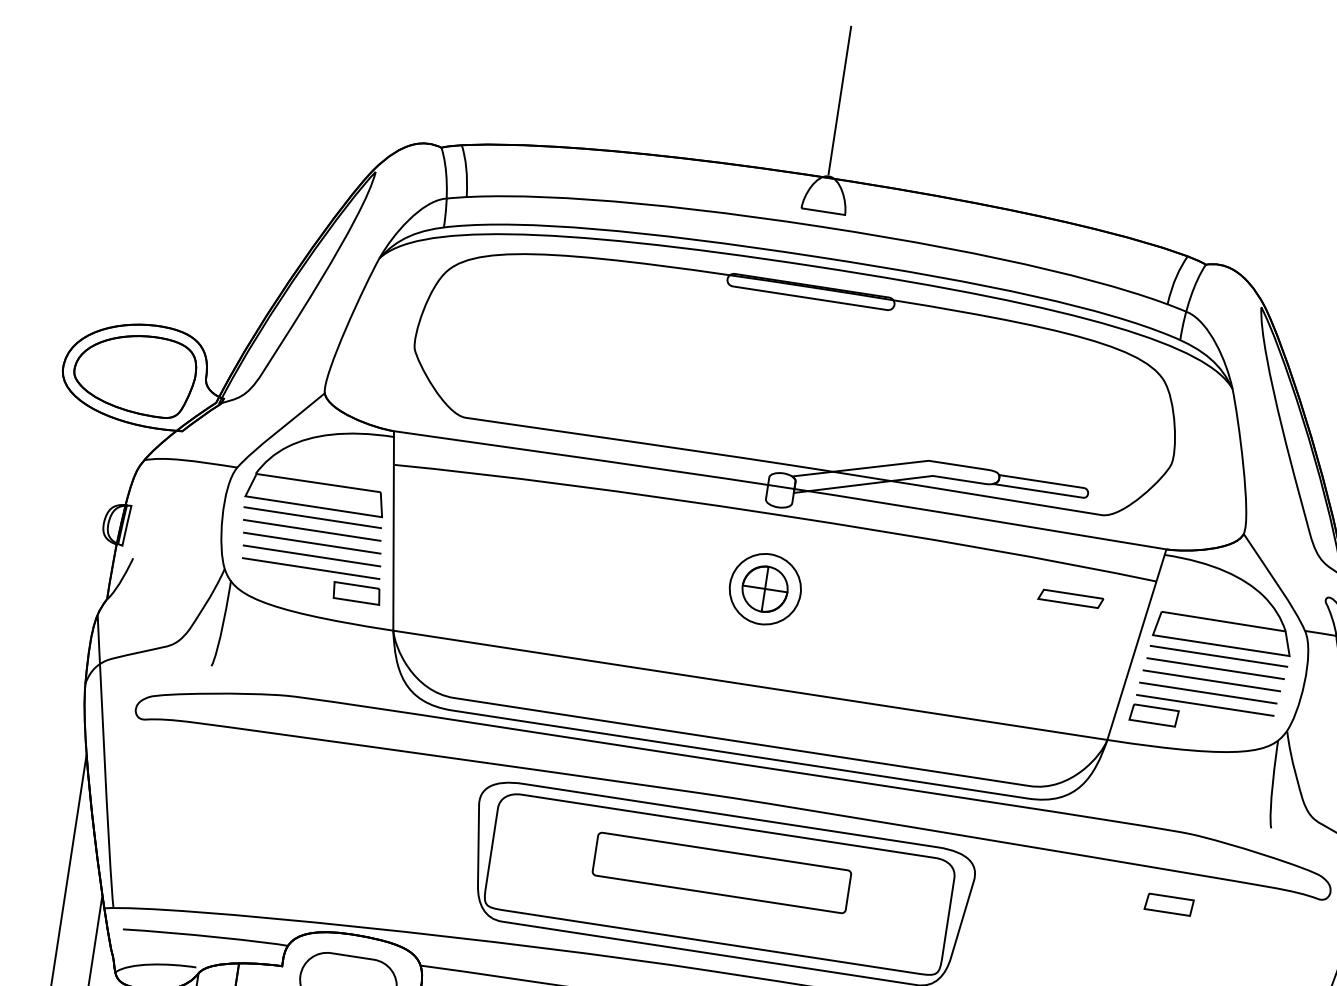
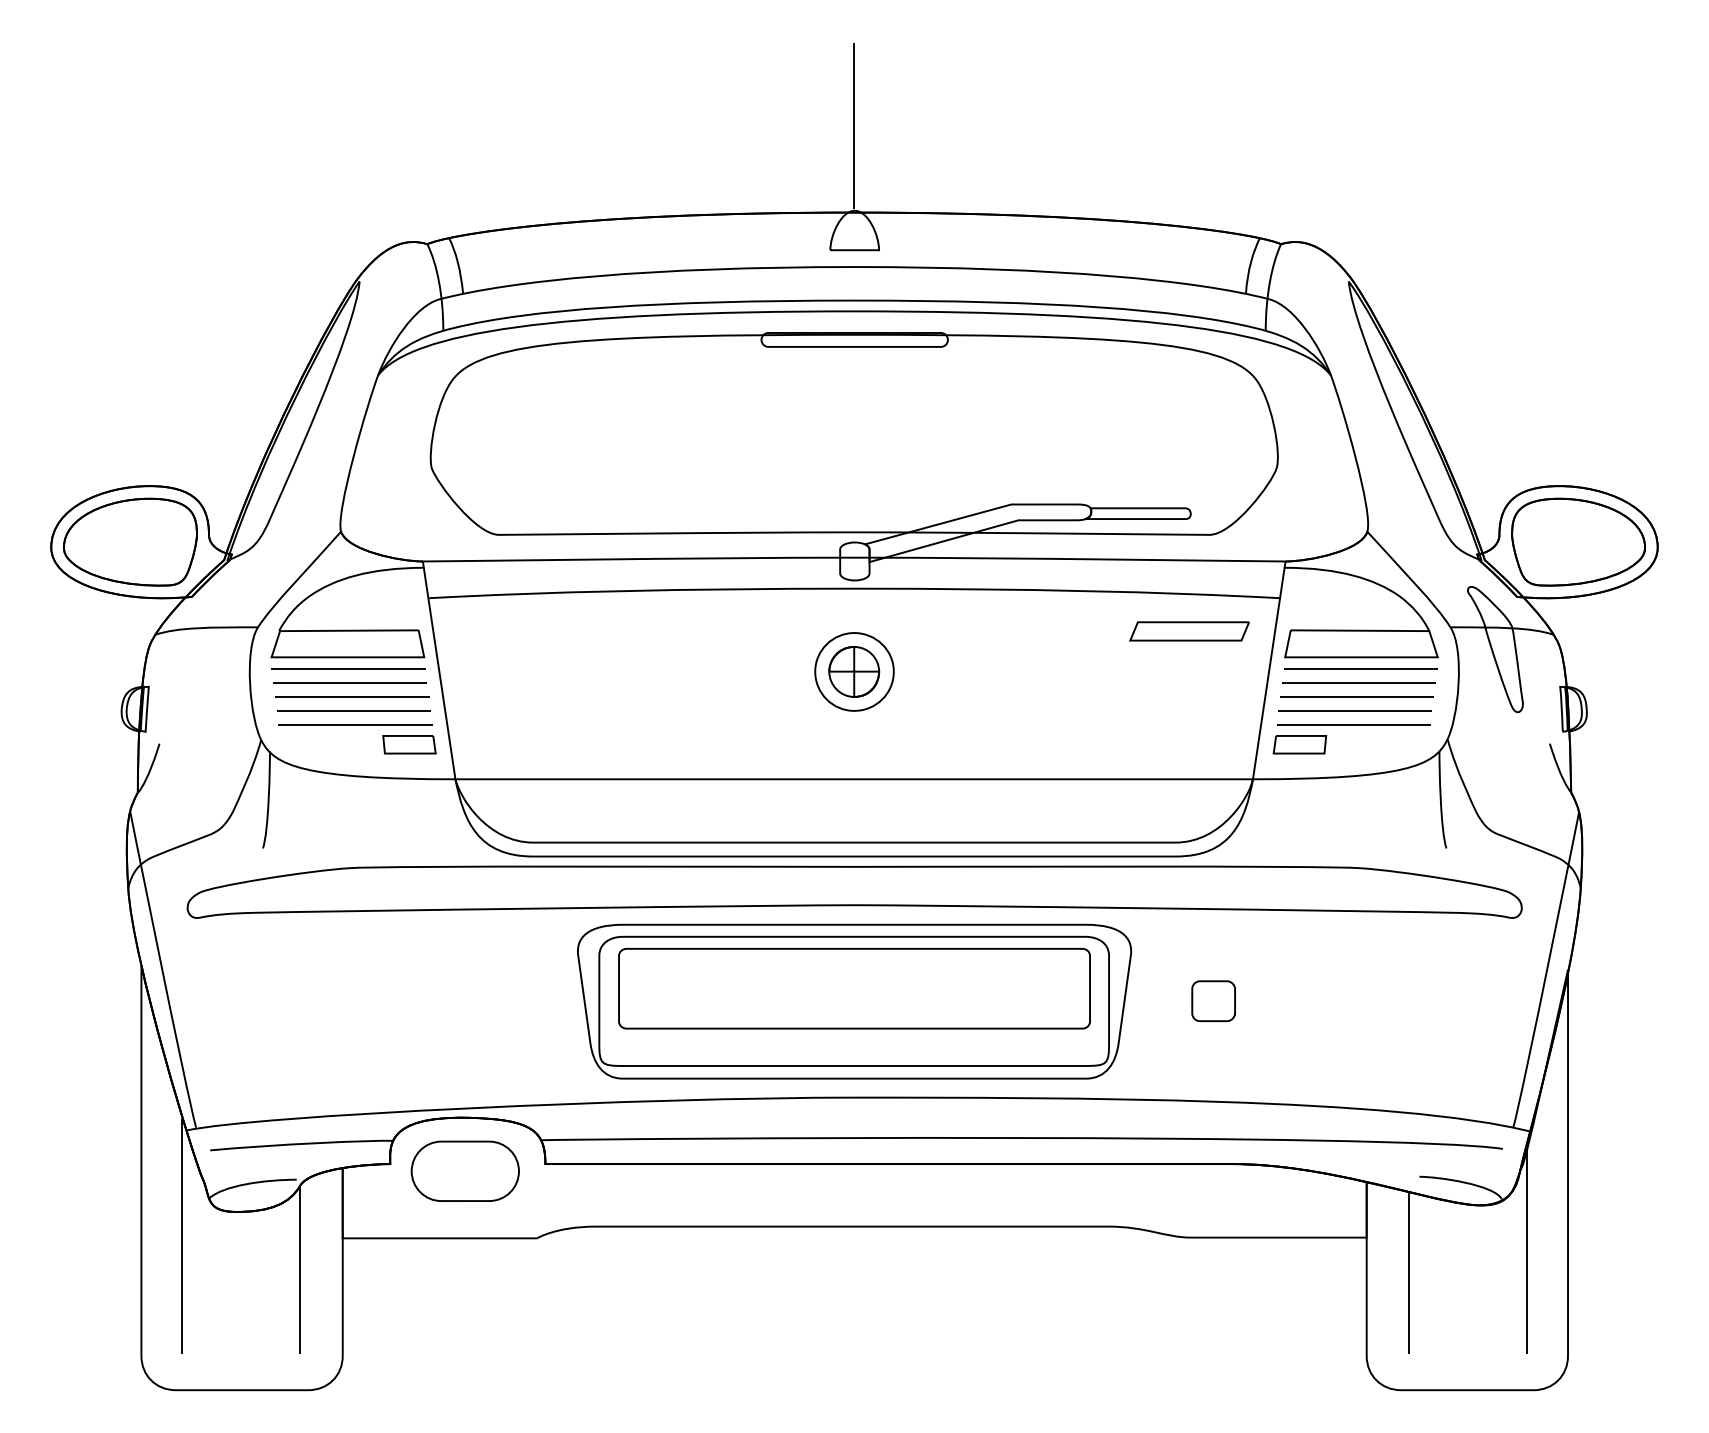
part: (1070, 598) -> (1189, 631), size x1.67
part: (721, 872) -> (854, 988), size x1.67
part: (1168, 904) -> (1347, 948), removed
part: (1041, 933) -> (1213, 1001), added

